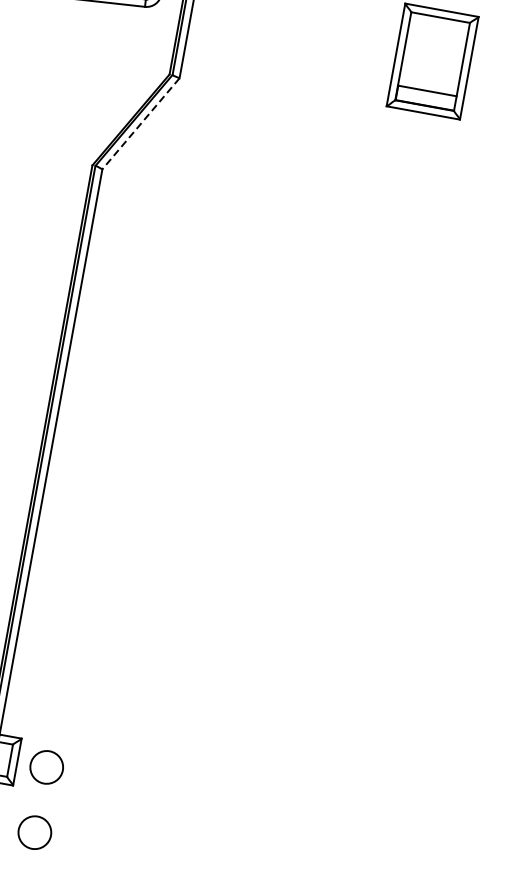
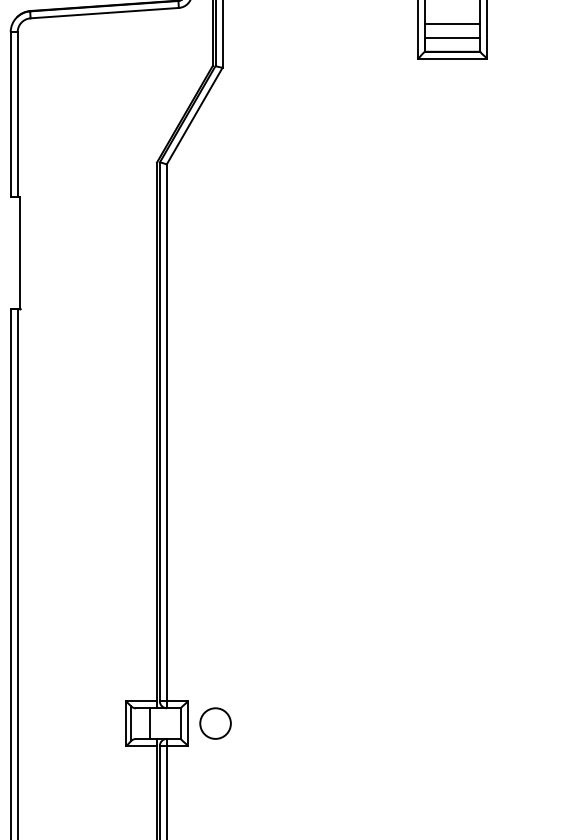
line: (429, 76) -> (452, 24), added
line: (140, 124) -> (194, 116), dashed -> solid
circle: (34, 832) -> (215, 785), removed

